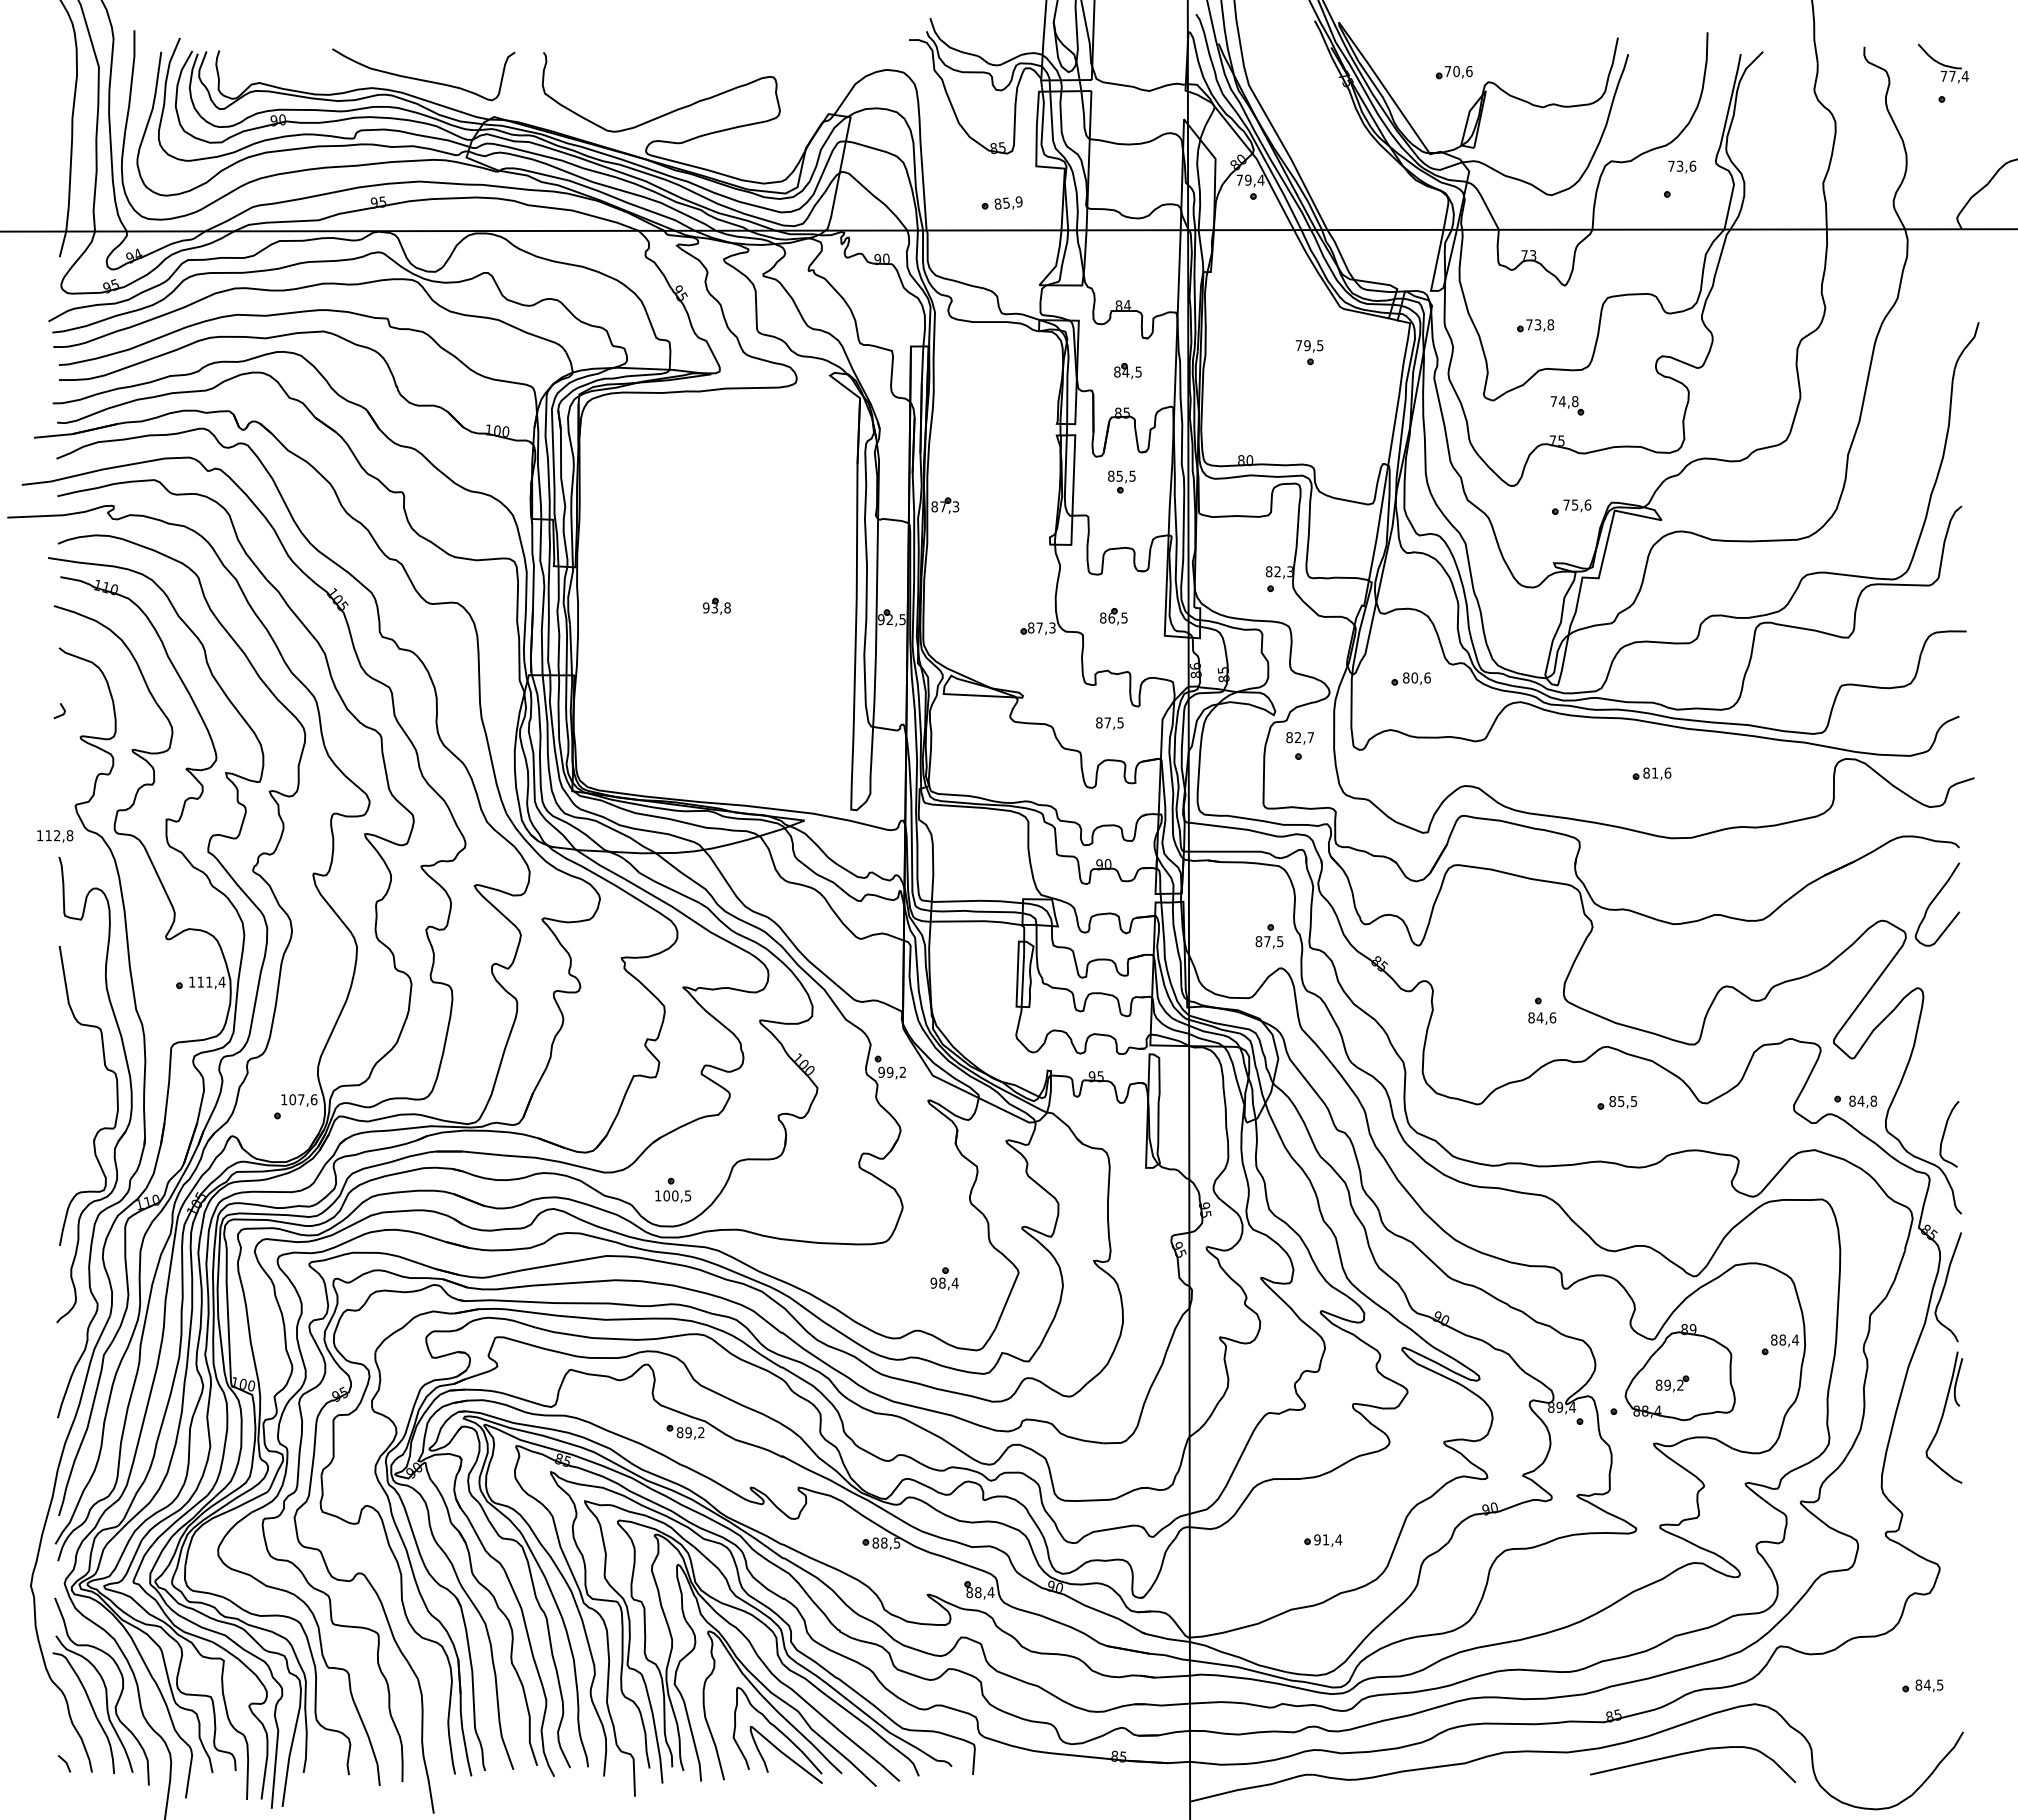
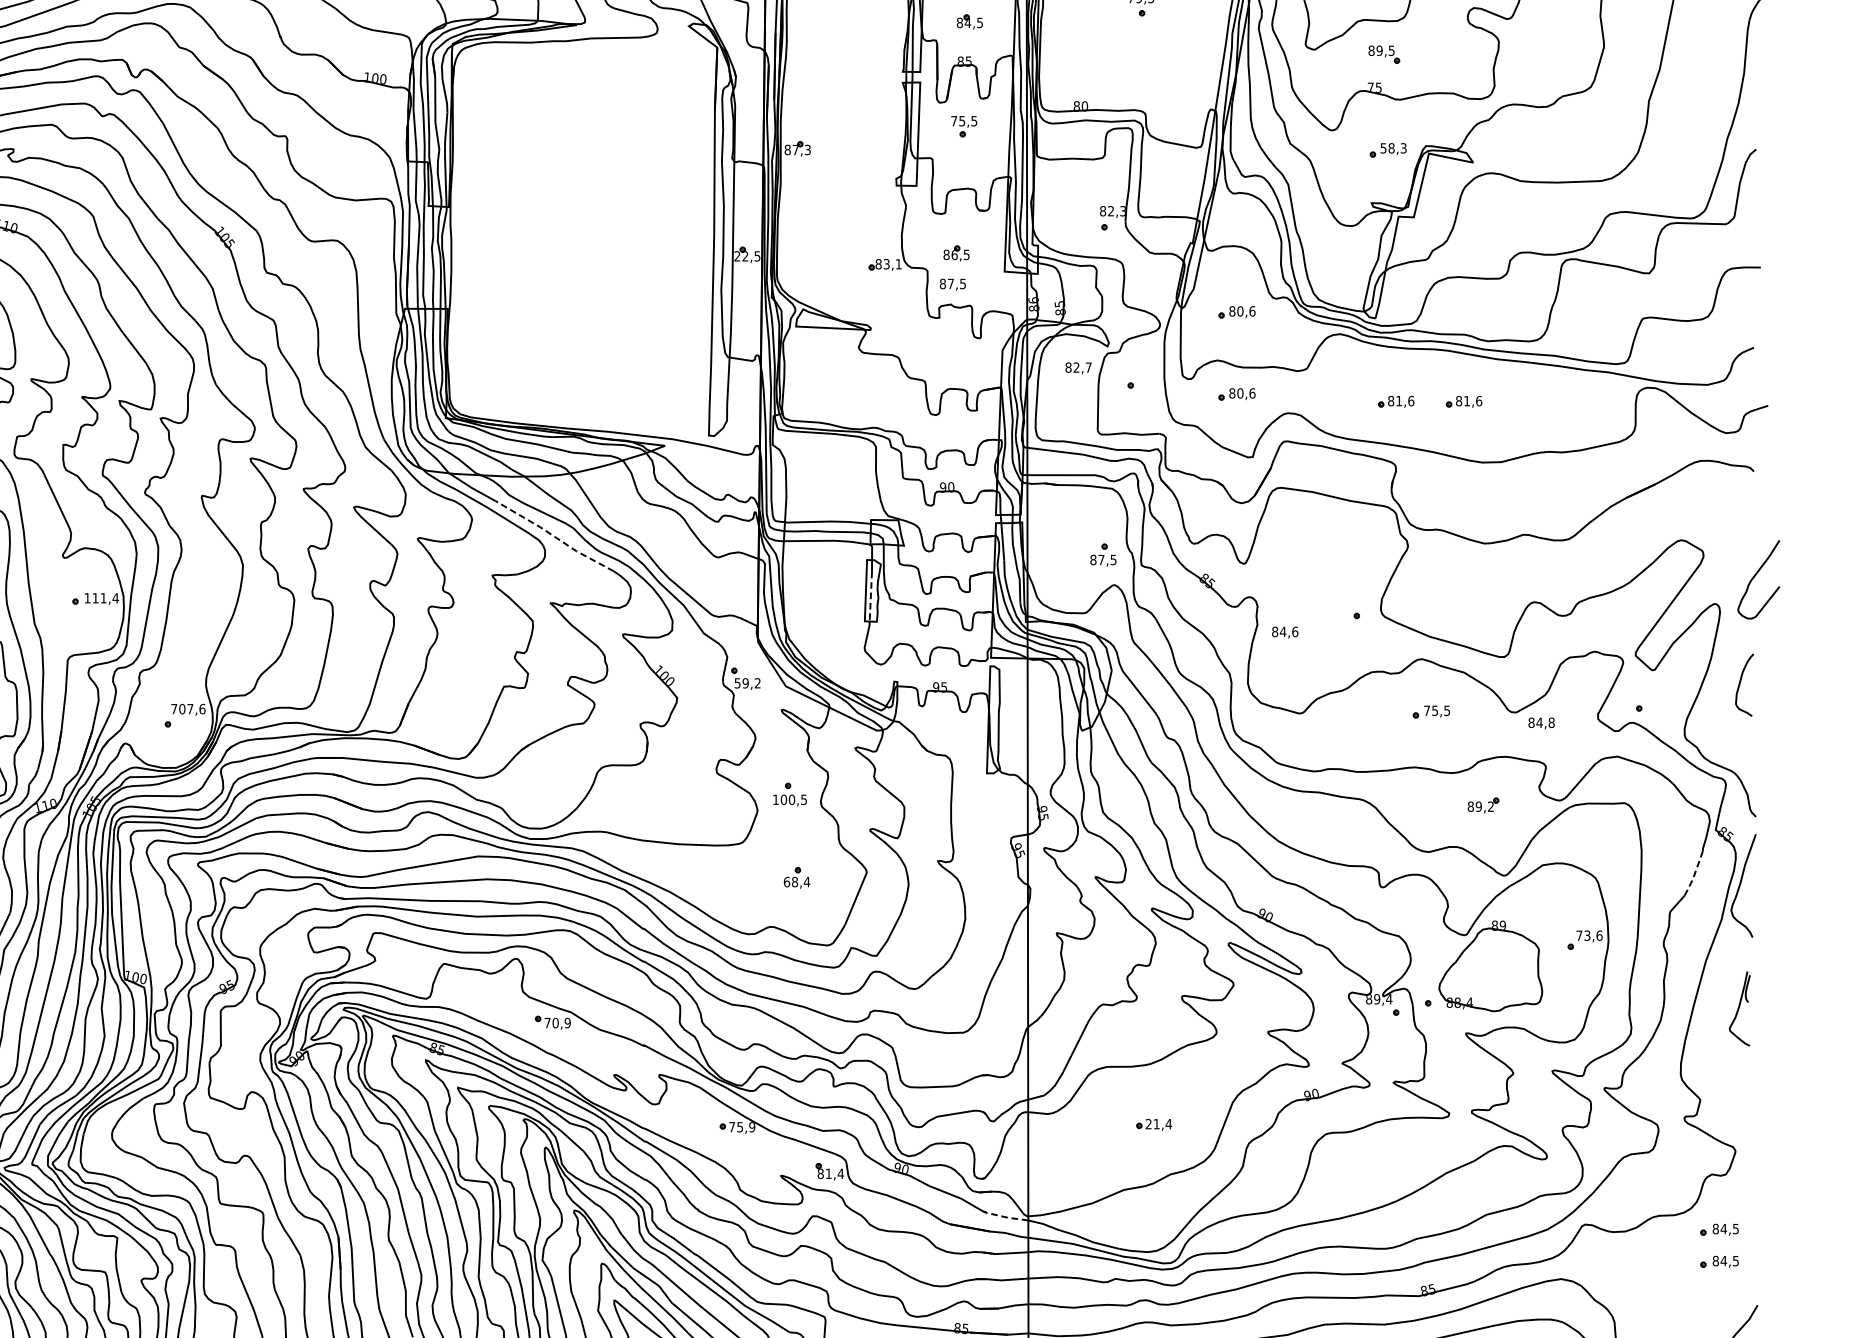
text: (1564, 401) -> (1381, 50), 74,8 -> 89,5
text: (1111, 475) -> (954, 120), 85,5 -> 75,5
text: (1577, 504) -> (1393, 147), 75,6 -> 58,3
part: (716, 605) -> (581, 243), removed
text: (881, 619) -> (737, 256), 92,5 -> 22,5
text: (1045, 627) -> (892, 263), 87,3 -> 83,1
text: (1109, 723) -> (952, 284), moved
text: (1299, 738) -> (1077, 368), moved
part: (1410, 765) -> (1236, 393), added
part: (1579, 773) -> (1395, 401), added
curve: (1934, 900) -> (1755, 575), moved
line: (687, 916) -> (554, 536), solid -> dashed
line: (1022, 981) -> (870, 597), solid -> dashed
text: (1542, 1018) -> (1285, 632), moved
text: (881, 1071) -> (737, 682), 99,2 -> 59,2
text: (284, 1099) -> (174, 708), 107,6 -> 707,6
text: (1612, 1101) -> (1426, 710), 85,5 -> 75,5
text: (1863, 1101) -> (1541, 723), moved
curve: (1945, 1132) -> (1740, 683), moved
part: (673, 1189) -> (790, 793), moved
line: (1896, 1275) -> (1694, 874), solid -> dashed
text: (933, 1282) -> (786, 881), 98,4 -> 68,4
text: (1785, 1339) -> (1590, 935), 88,4 -> 73,6
part: (1672, 1383) -> (1483, 805), moved
part: (1944, 1417) -> (1739, 1008), size x0.6
text: (690, 1432) -> (557, 1022), 89,2 -> 70,9
text: (1317, 1539) -> (1148, 1123), 91,4 -> 21,4
text: (886, 1542) -> (742, 1126), 88,5 -> 75,9
text: (978, 1592) -> (829, 1173), 88,4 -> 81,4
line: (1165, 1638) -> (1005, 1217), solid -> dashed
part: (1922, 1651) -> (1719, 1229), added

